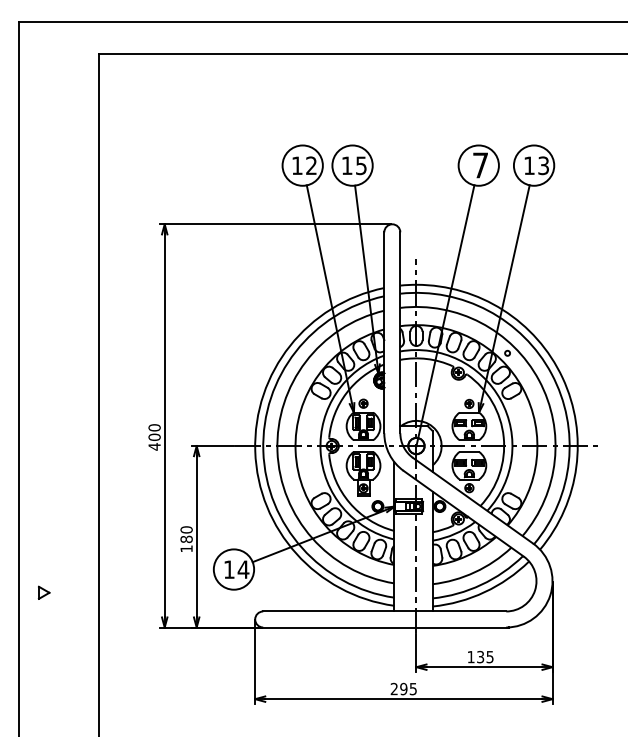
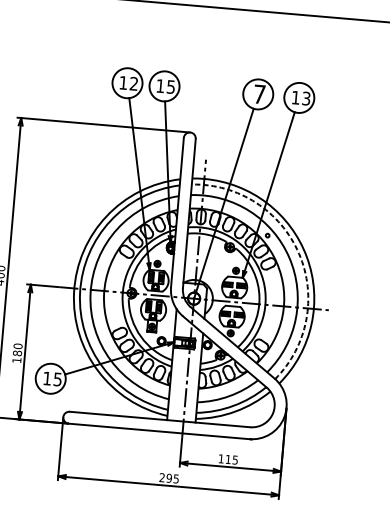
arc: (551, 373) -> (299, 253), solid -> dashed
text: (243, 569) -> (57, 379), 14 -> 15
text: (480, 656) -> (228, 459), 135 -> 115

